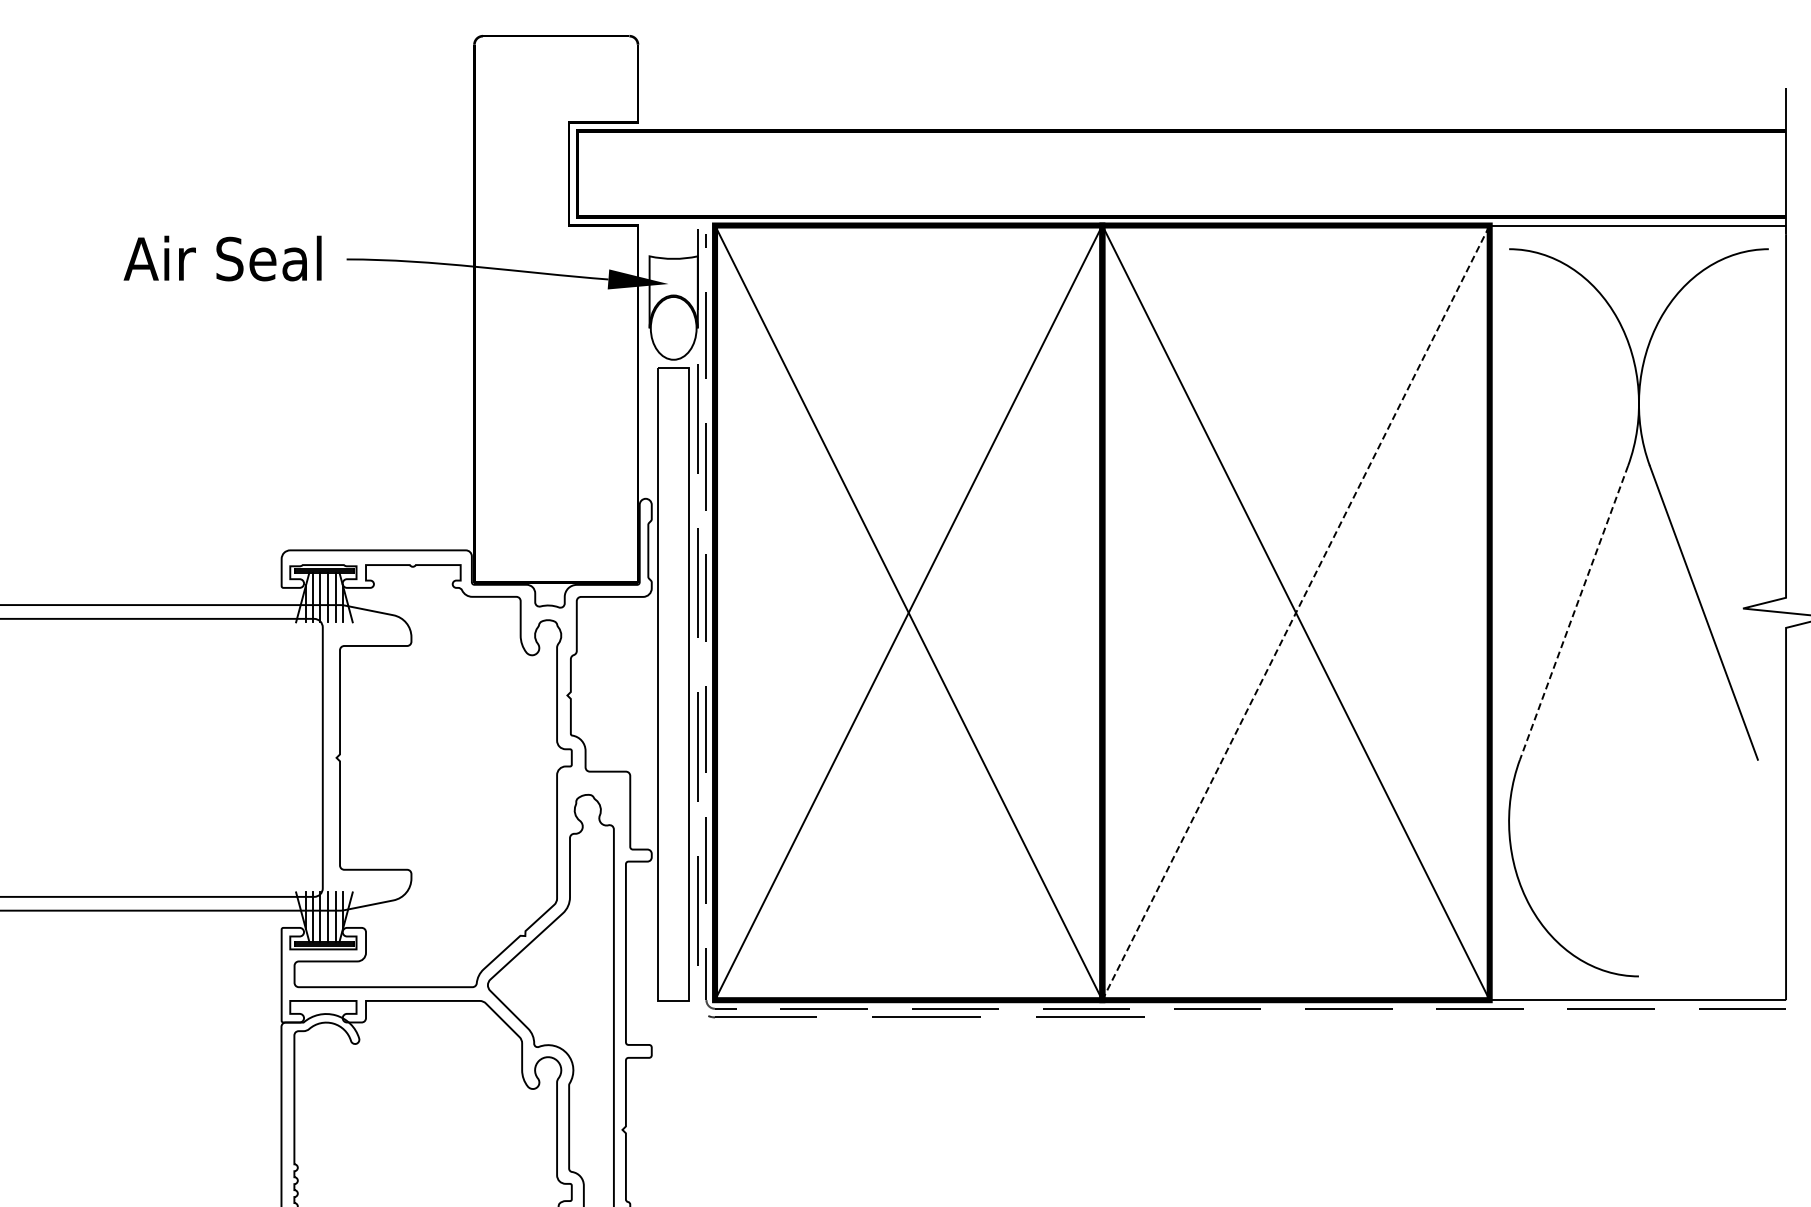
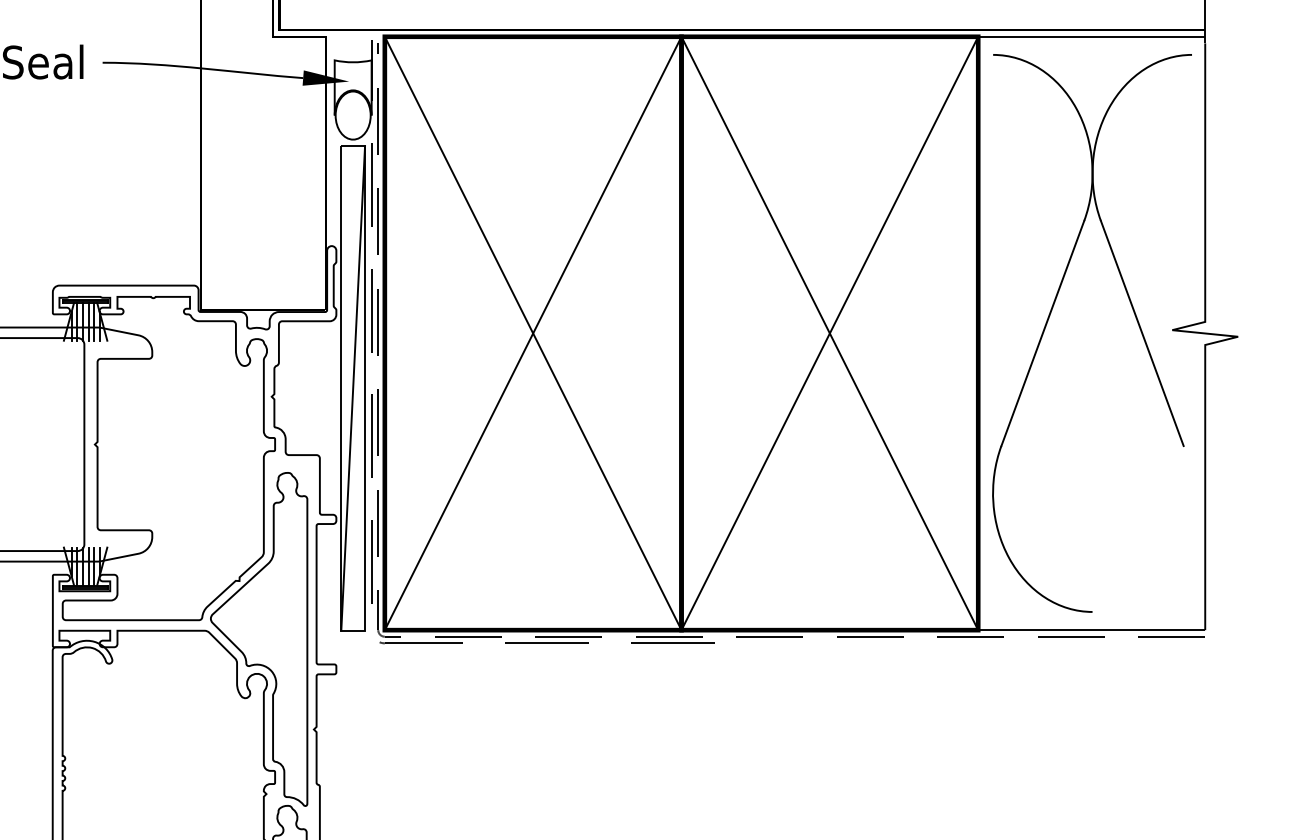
line: (1296, 612) -> (830, 333), dashed -> solid
line: (1574, 612) -> (1043, 333), dashed -> solid
line: (673, 684) -> (353, 388), added

